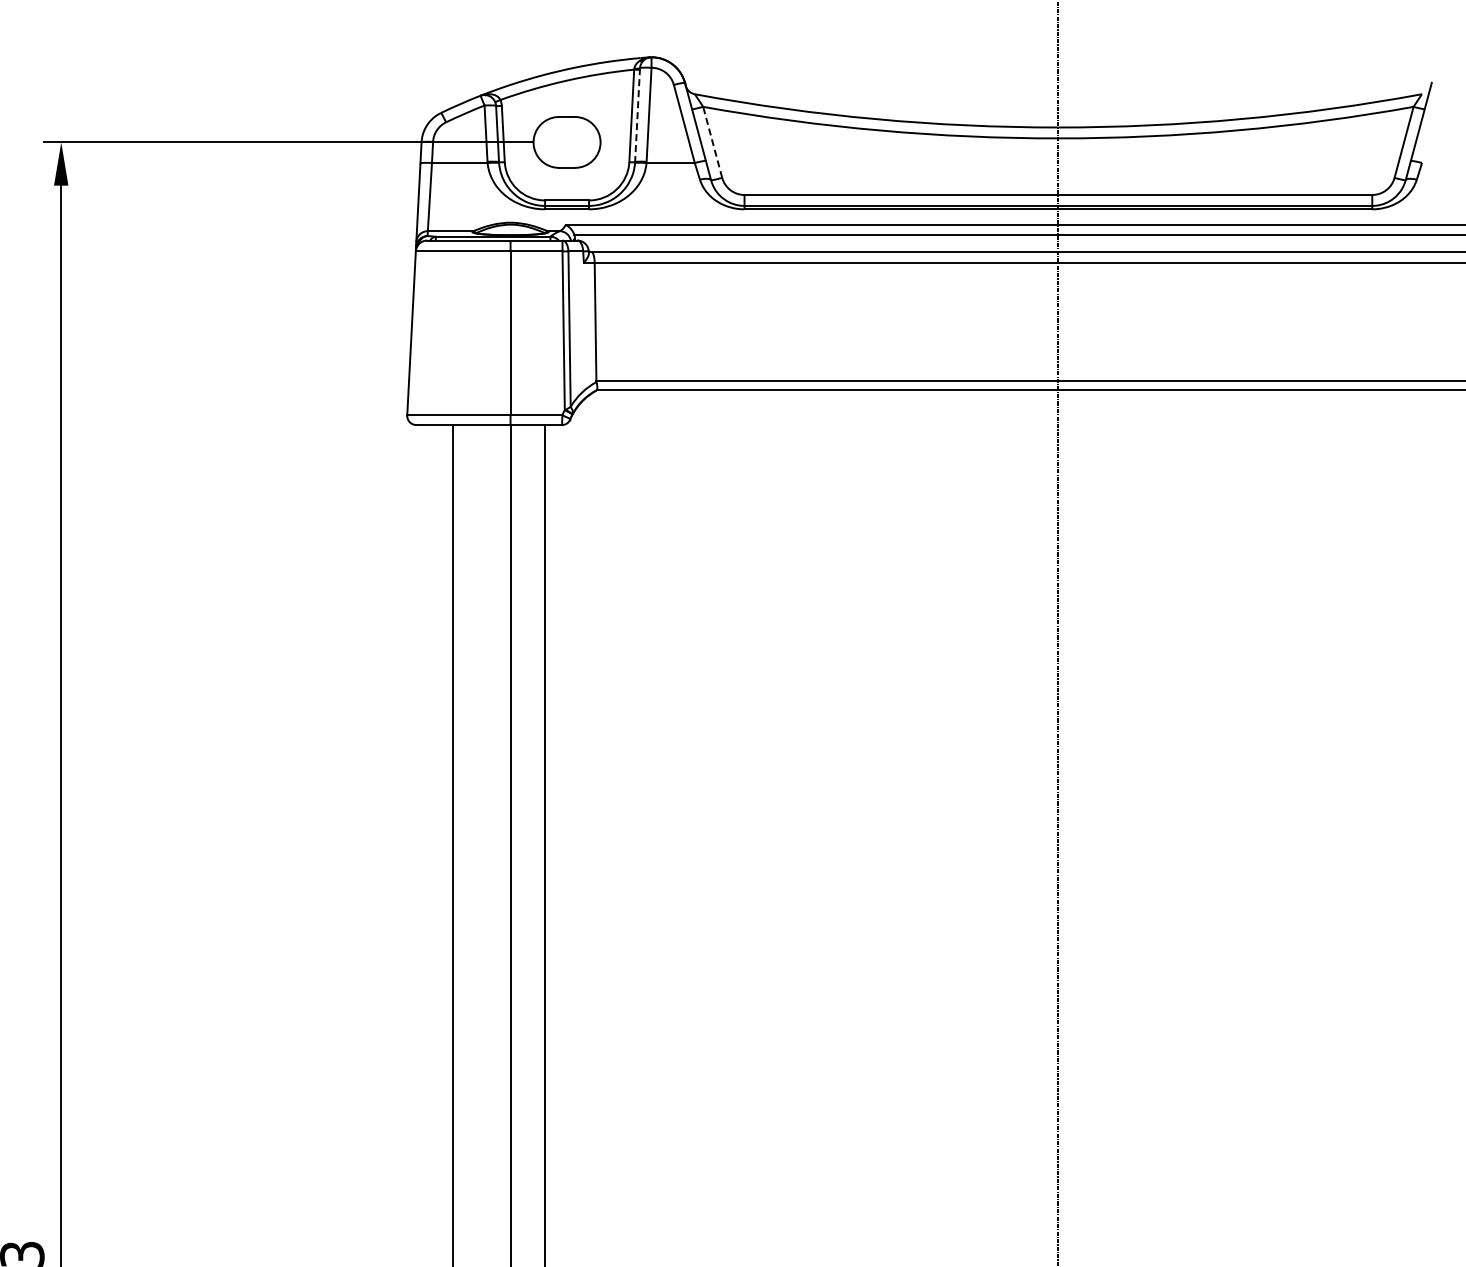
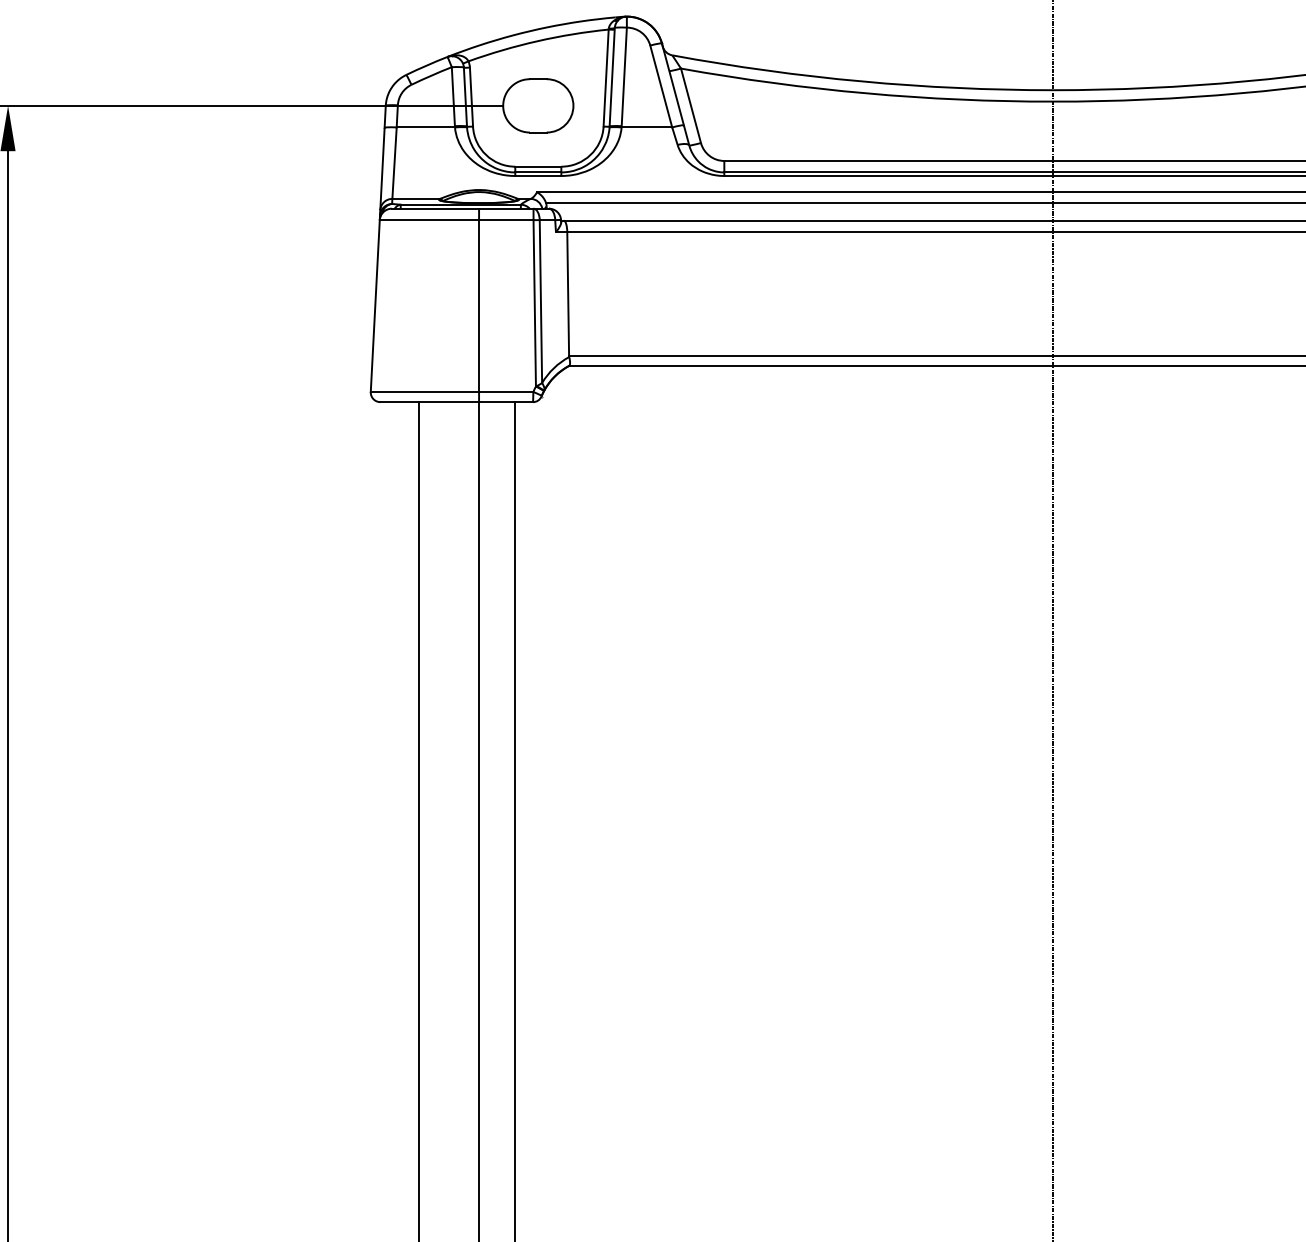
line: (637, 115) -> (612, 77), dashed -> solid
line: (712, 142) -> (690, 105), dashed -> solid

